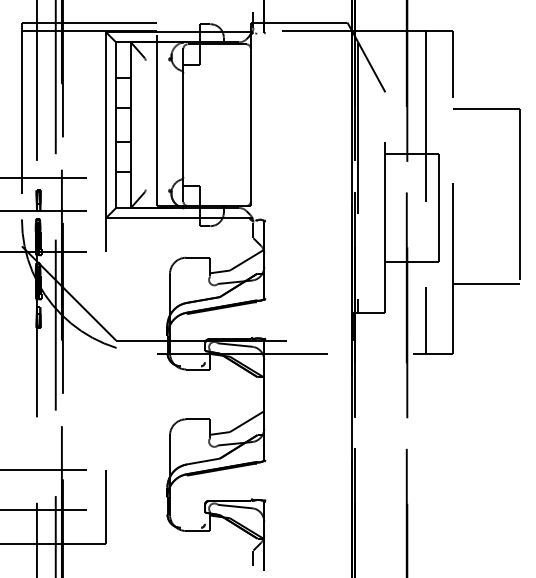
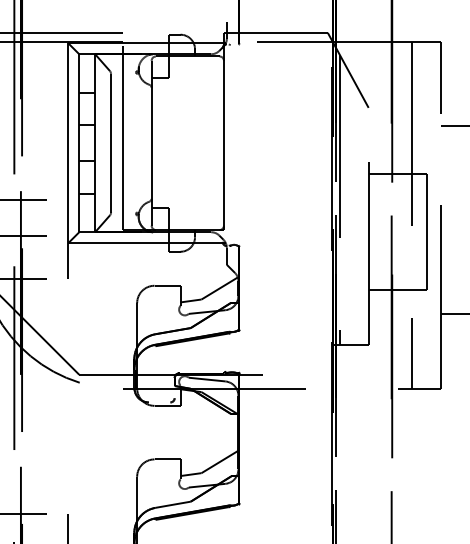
line: (145, 124) -> (110, 142), added

